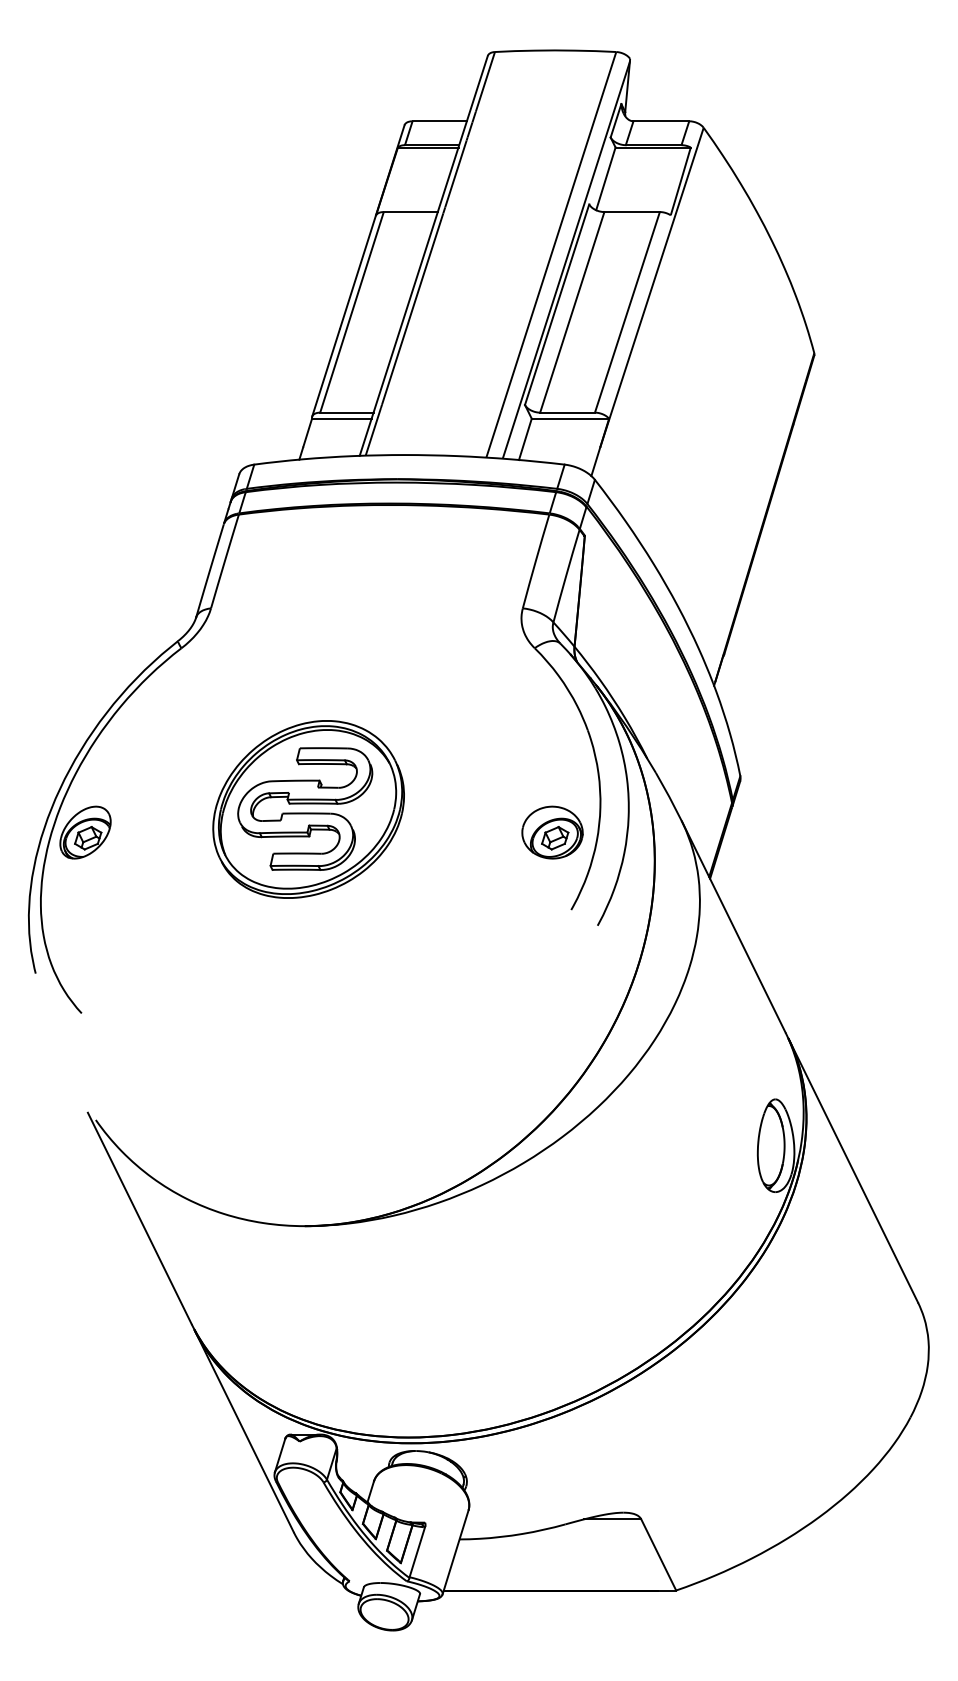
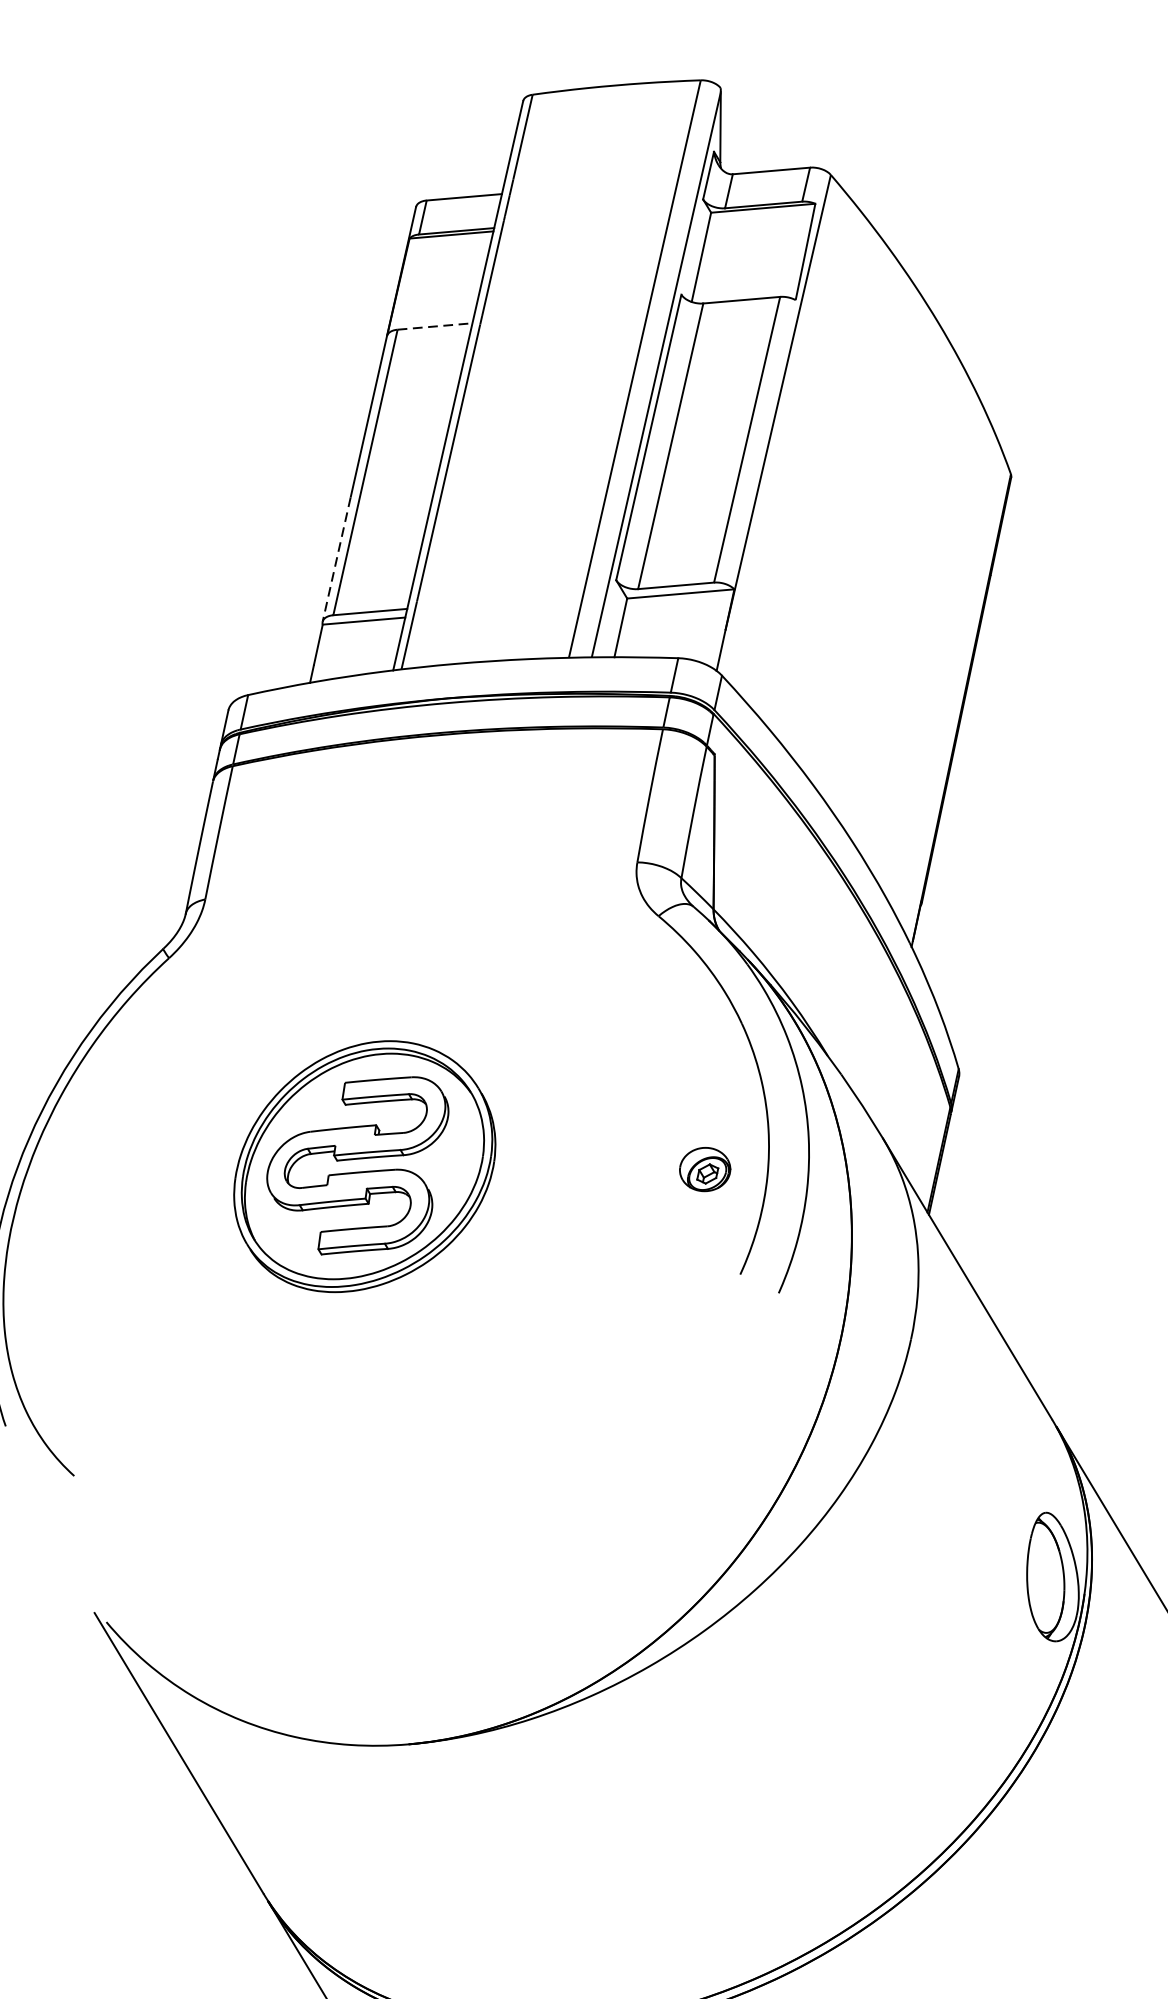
line: (411, 212) -> (436, 327), solid -> dashed
line: (326, 373) -> (337, 560), solid -> dashed
part: (85, 832) -> (57, 1224), removed
part: (552, 832) -> (705, 1169), size x0.6

